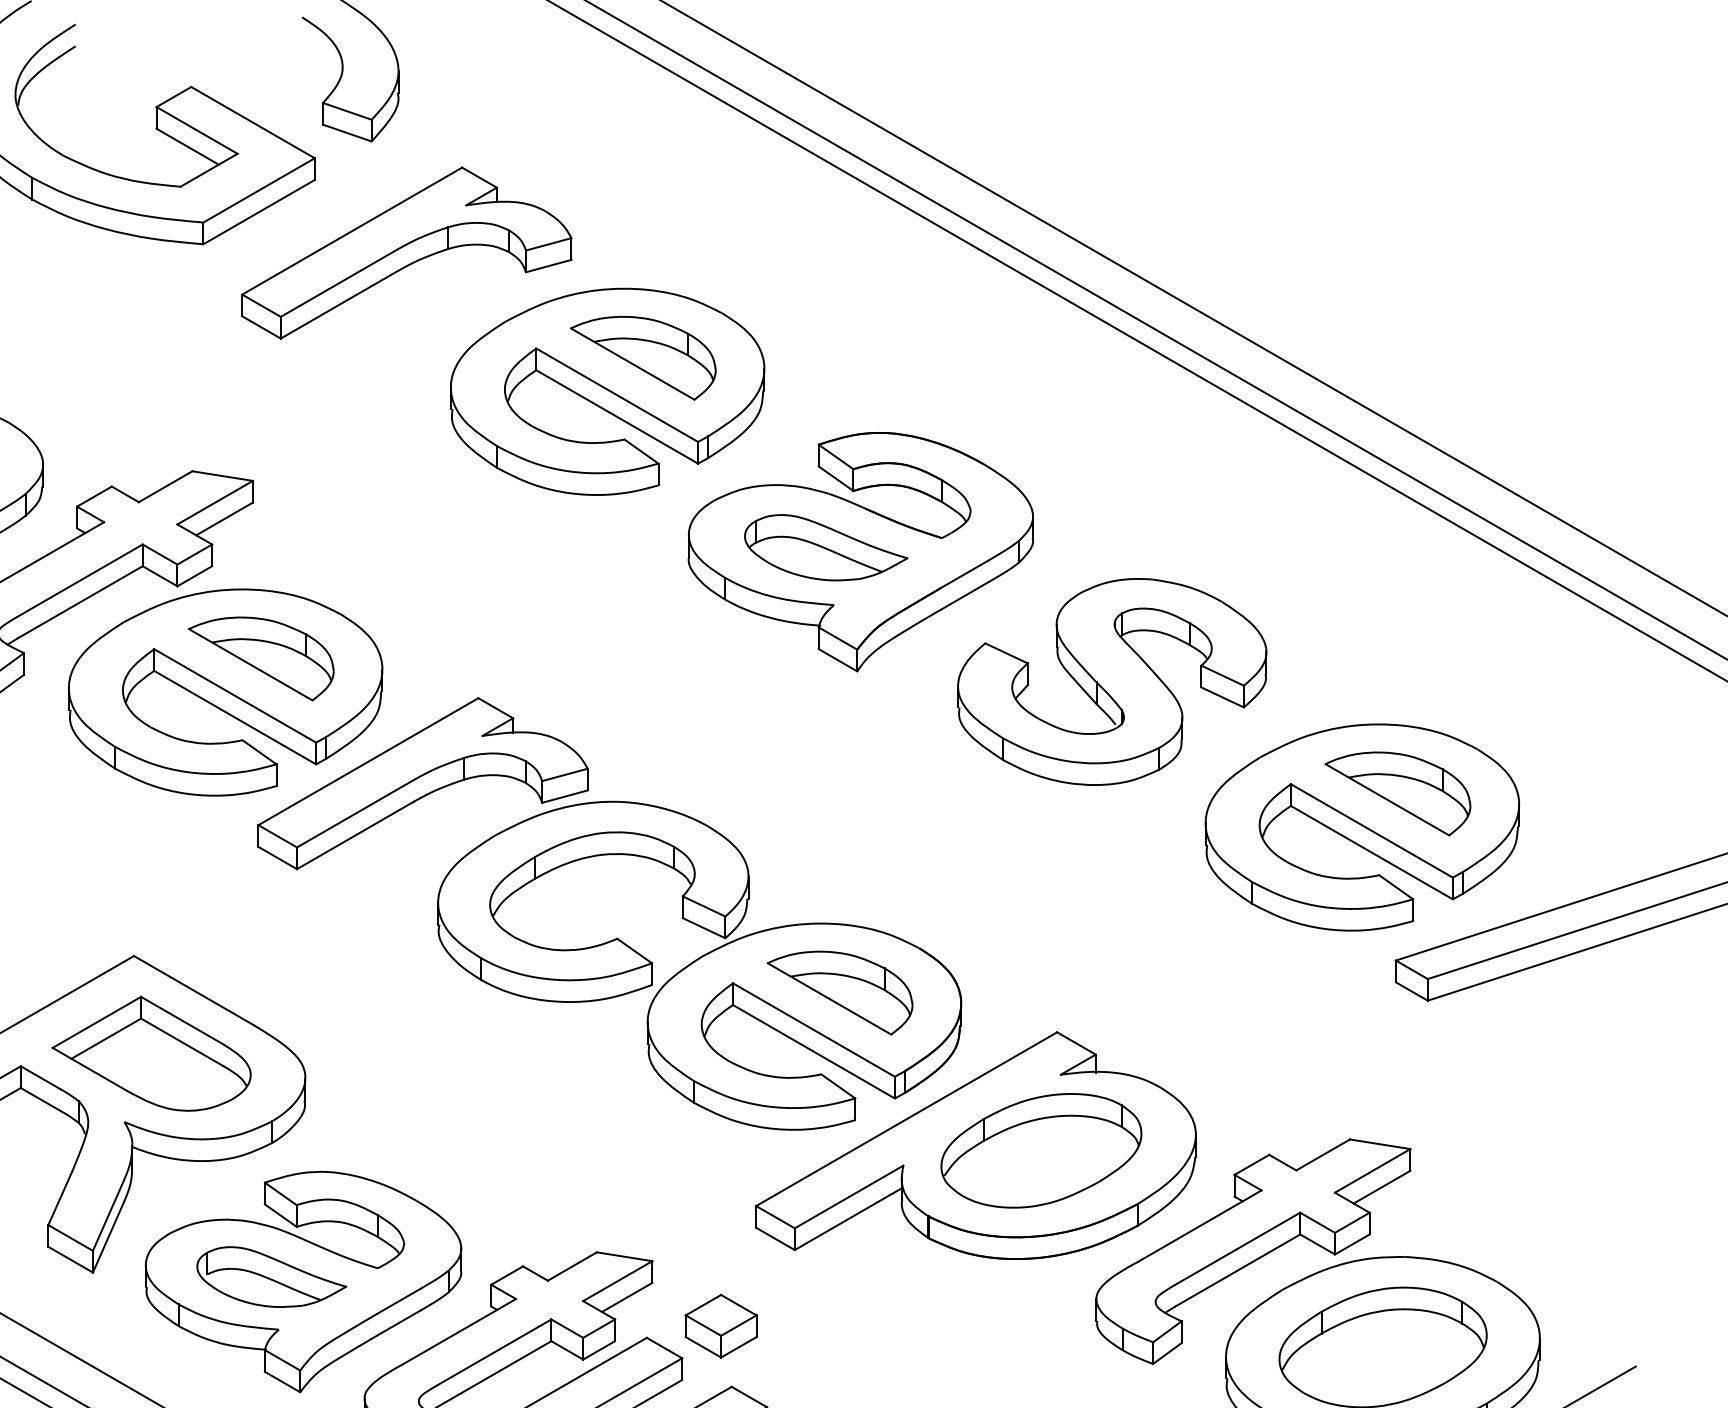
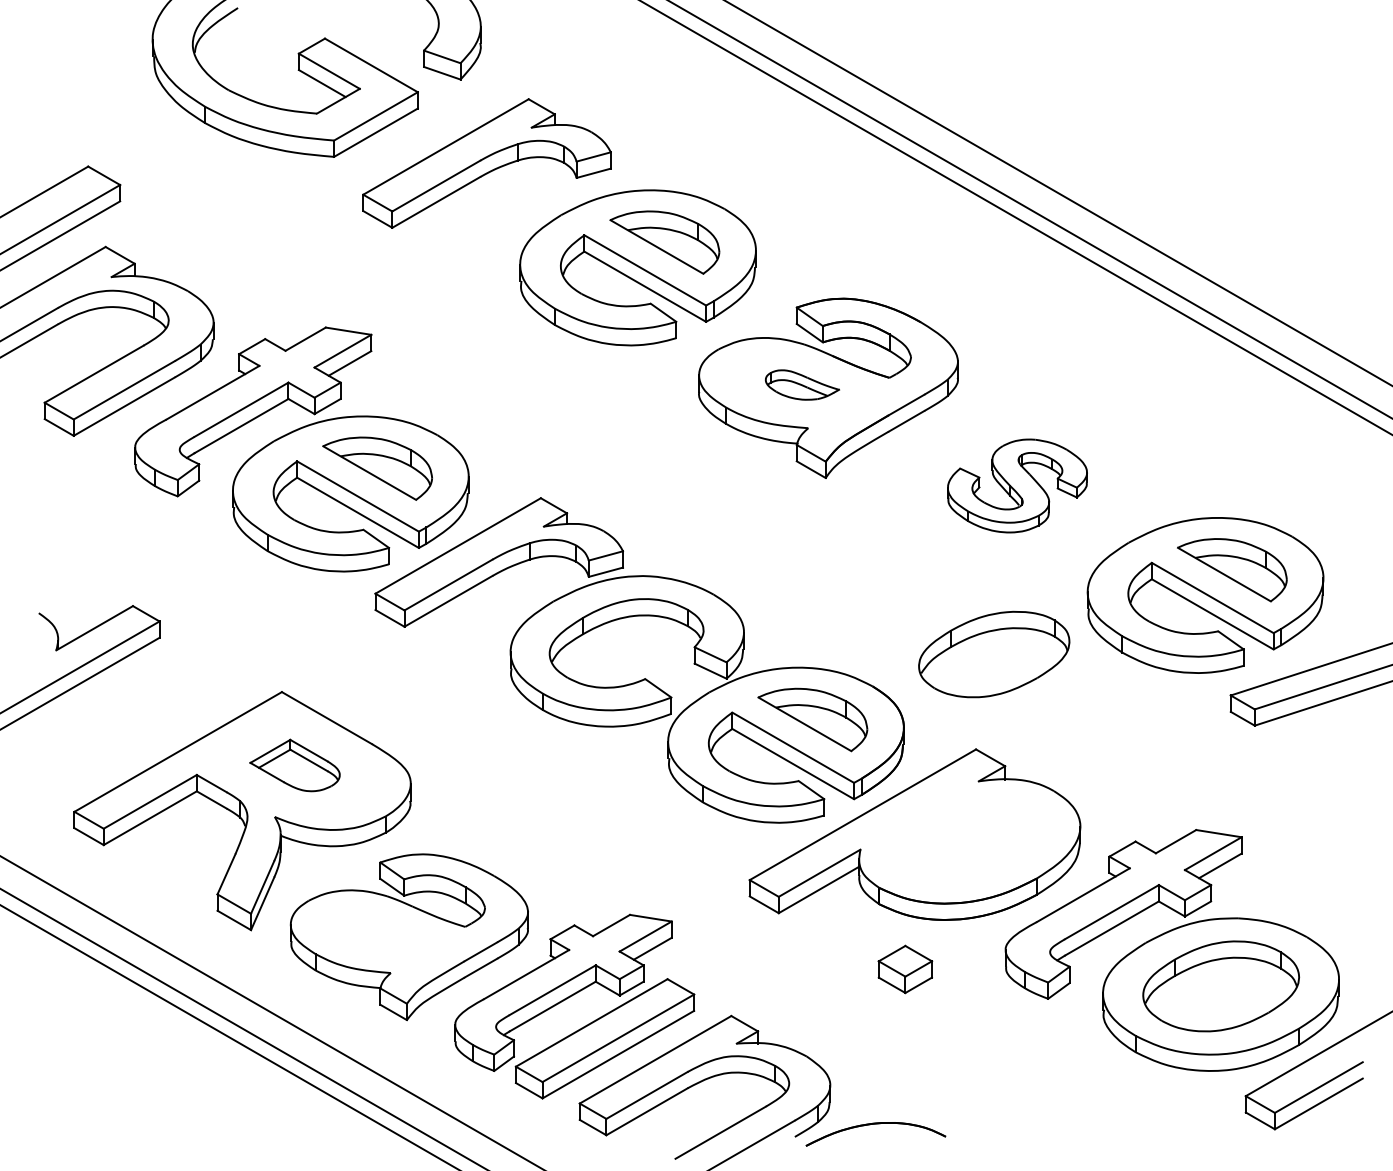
part: (826, 546) -> (802, 384), size x0.6
part: (1112, 681) -> (1017, 485), size x0.6
part: (150, 1053) -> (294, 765), size x0.6
part: (1041, 1150) -> (994, 654), moved
part: (271, 1277) -> (385, 933), removed
part: (721, 1326) -> (905, 969), moved

